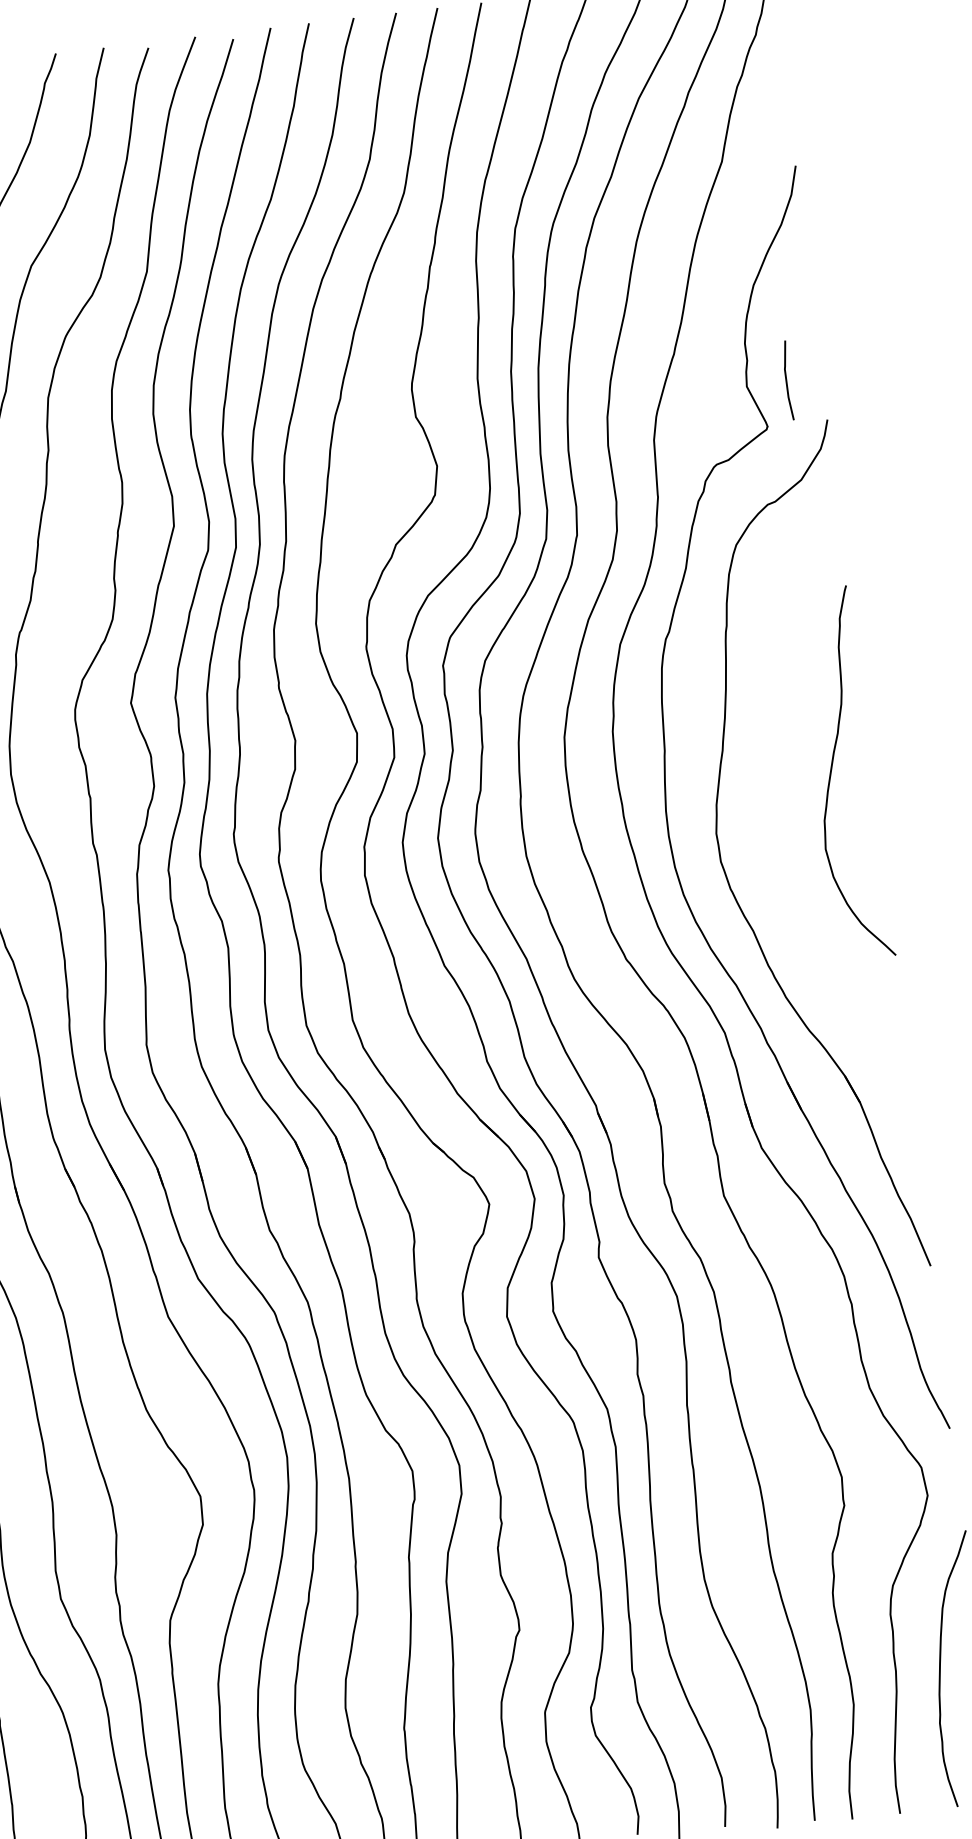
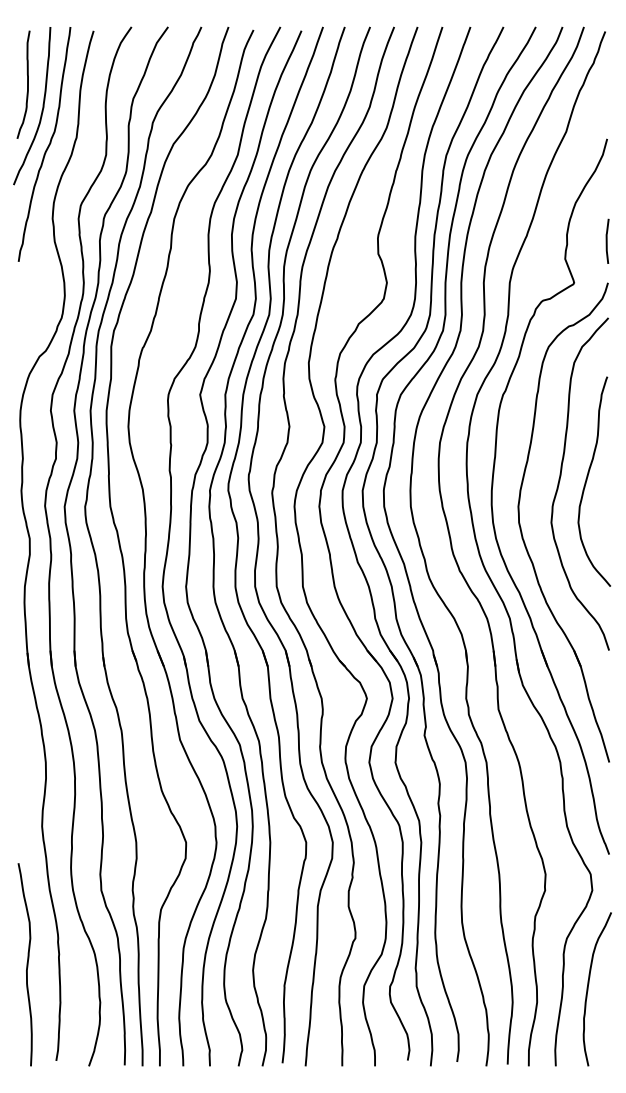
line: (787, 379) -> (607, 240), moved
curve: (785, 778) -> (560, 480), added

